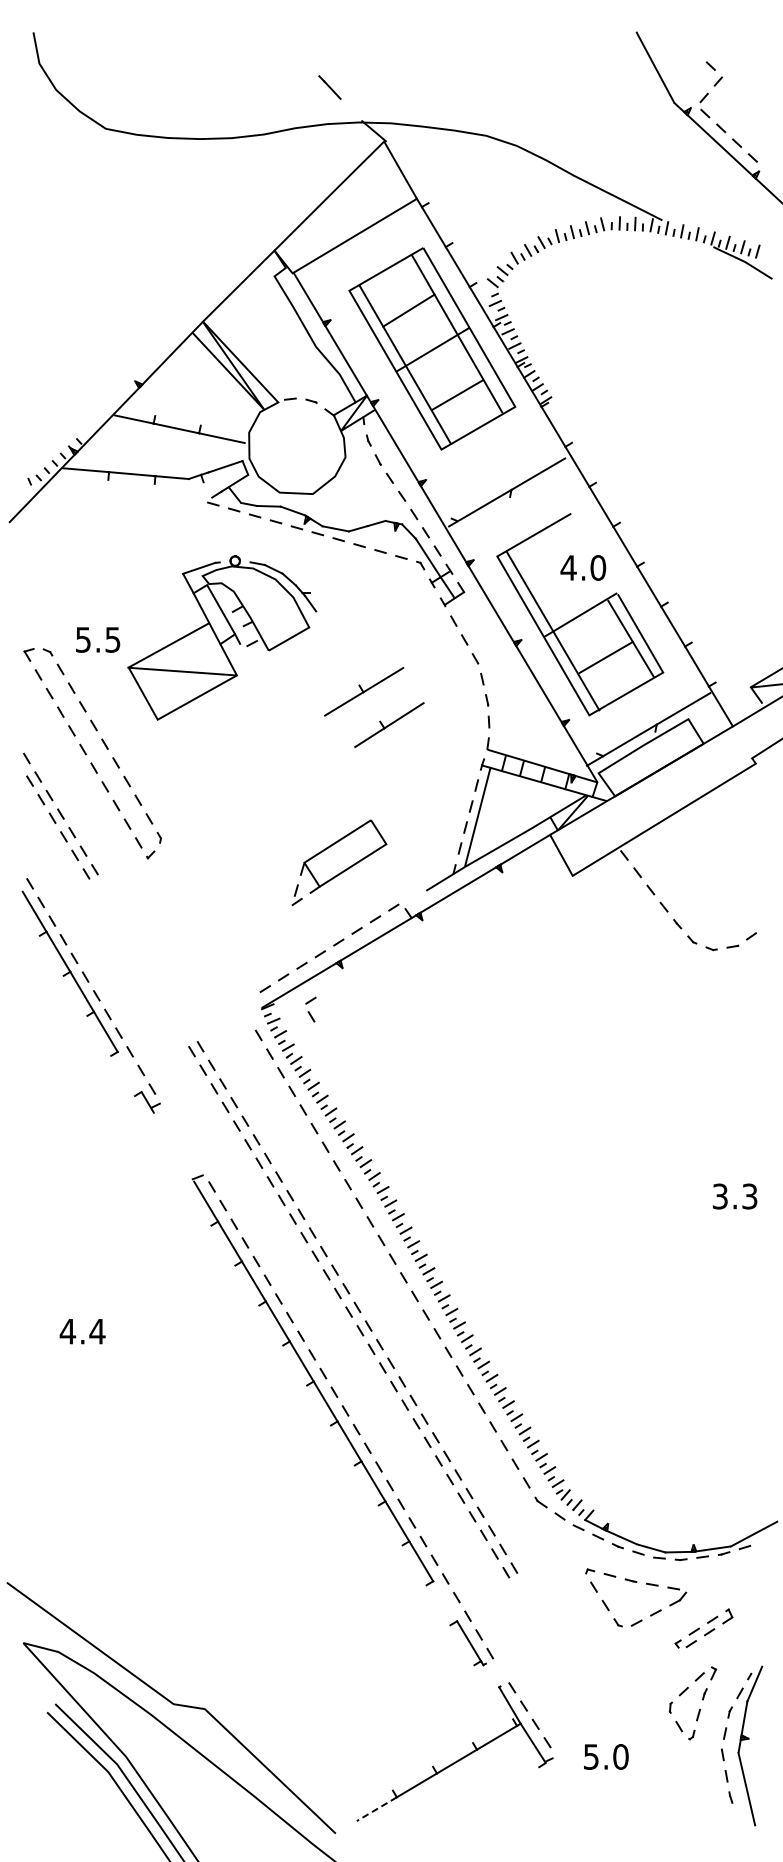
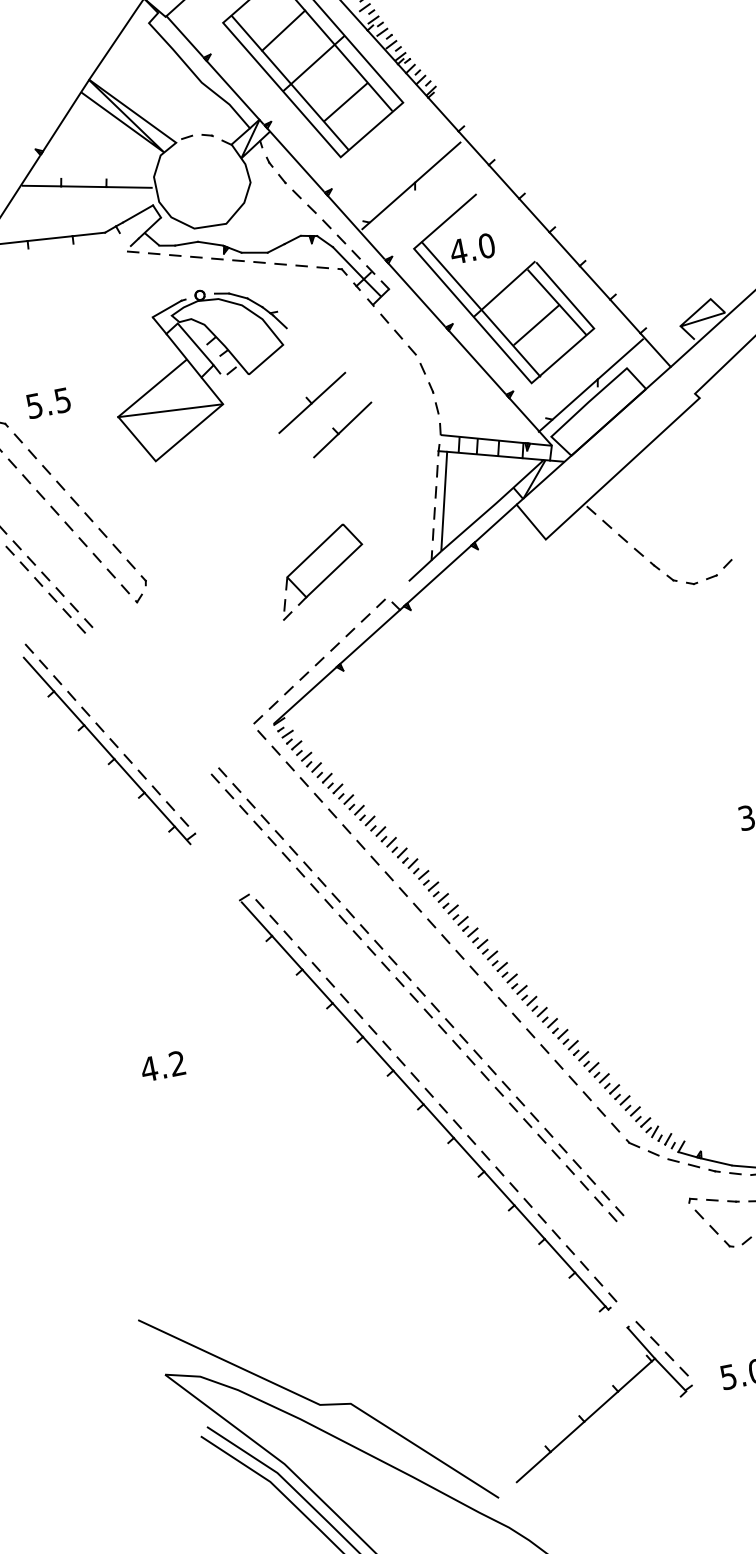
text: (583, 567) -> (472, 248), moved
part: (222, 637) -> (202, 370), moved
part: (310, 1009) -> (259, 728), moved
line: (129, 1071) -> (159, 809), added
text: (97, 1331) -> (177, 1063), 4.4 -> 4.2
line: (445, 1601) -> (560, 1255), added
line: (376, 1809) -> (533, 1467), dashed -> solid

